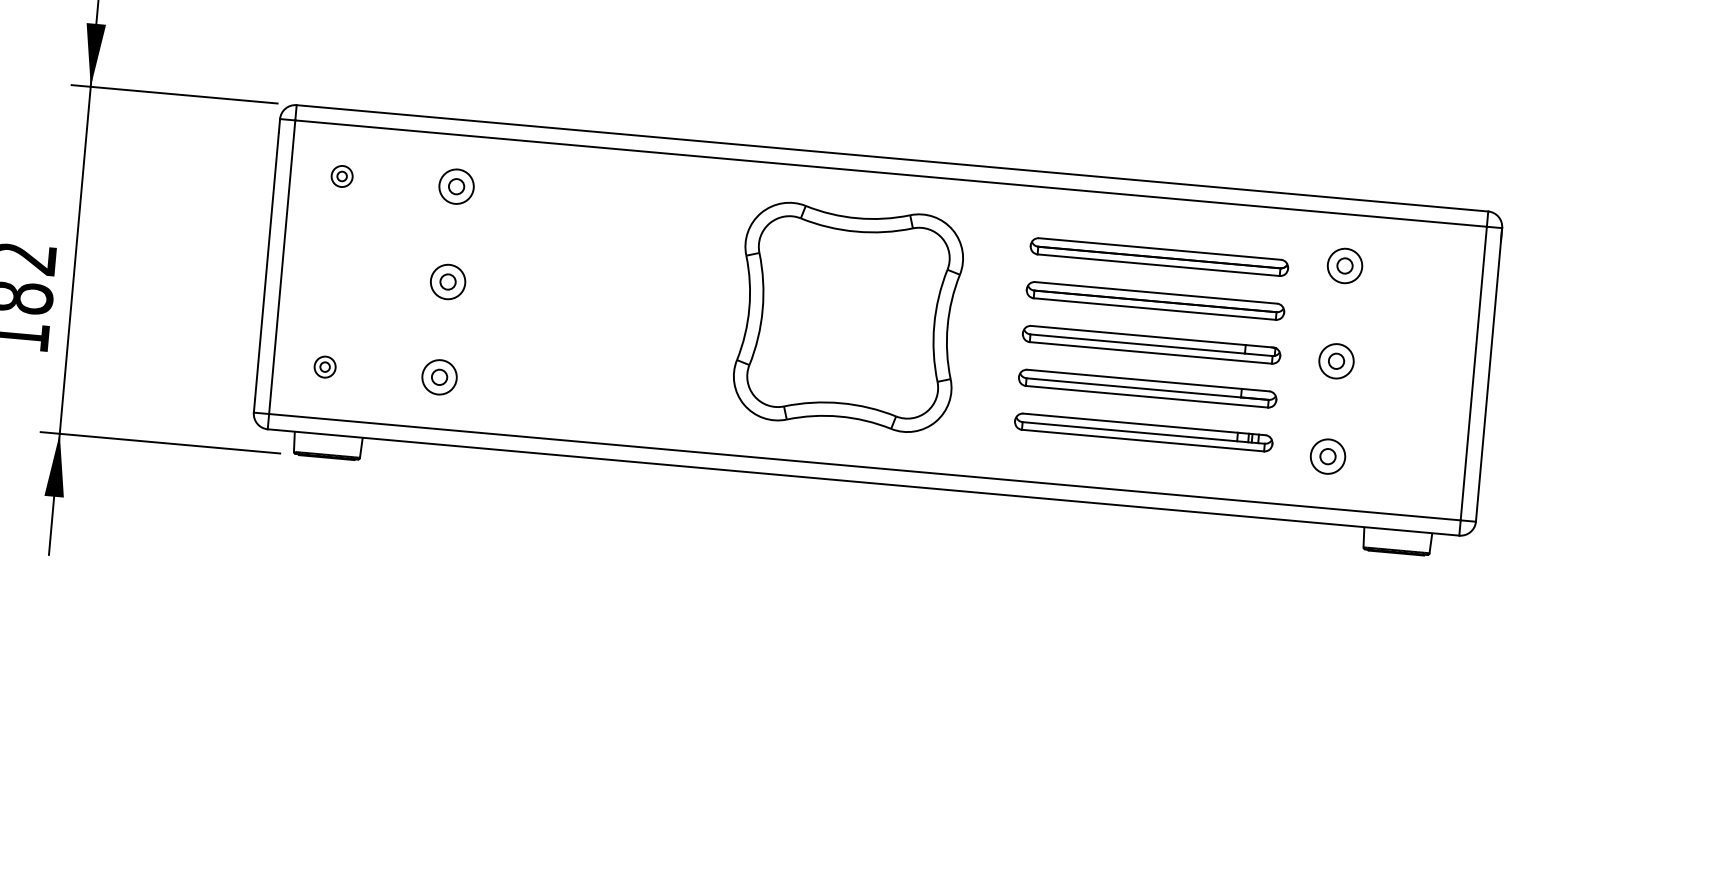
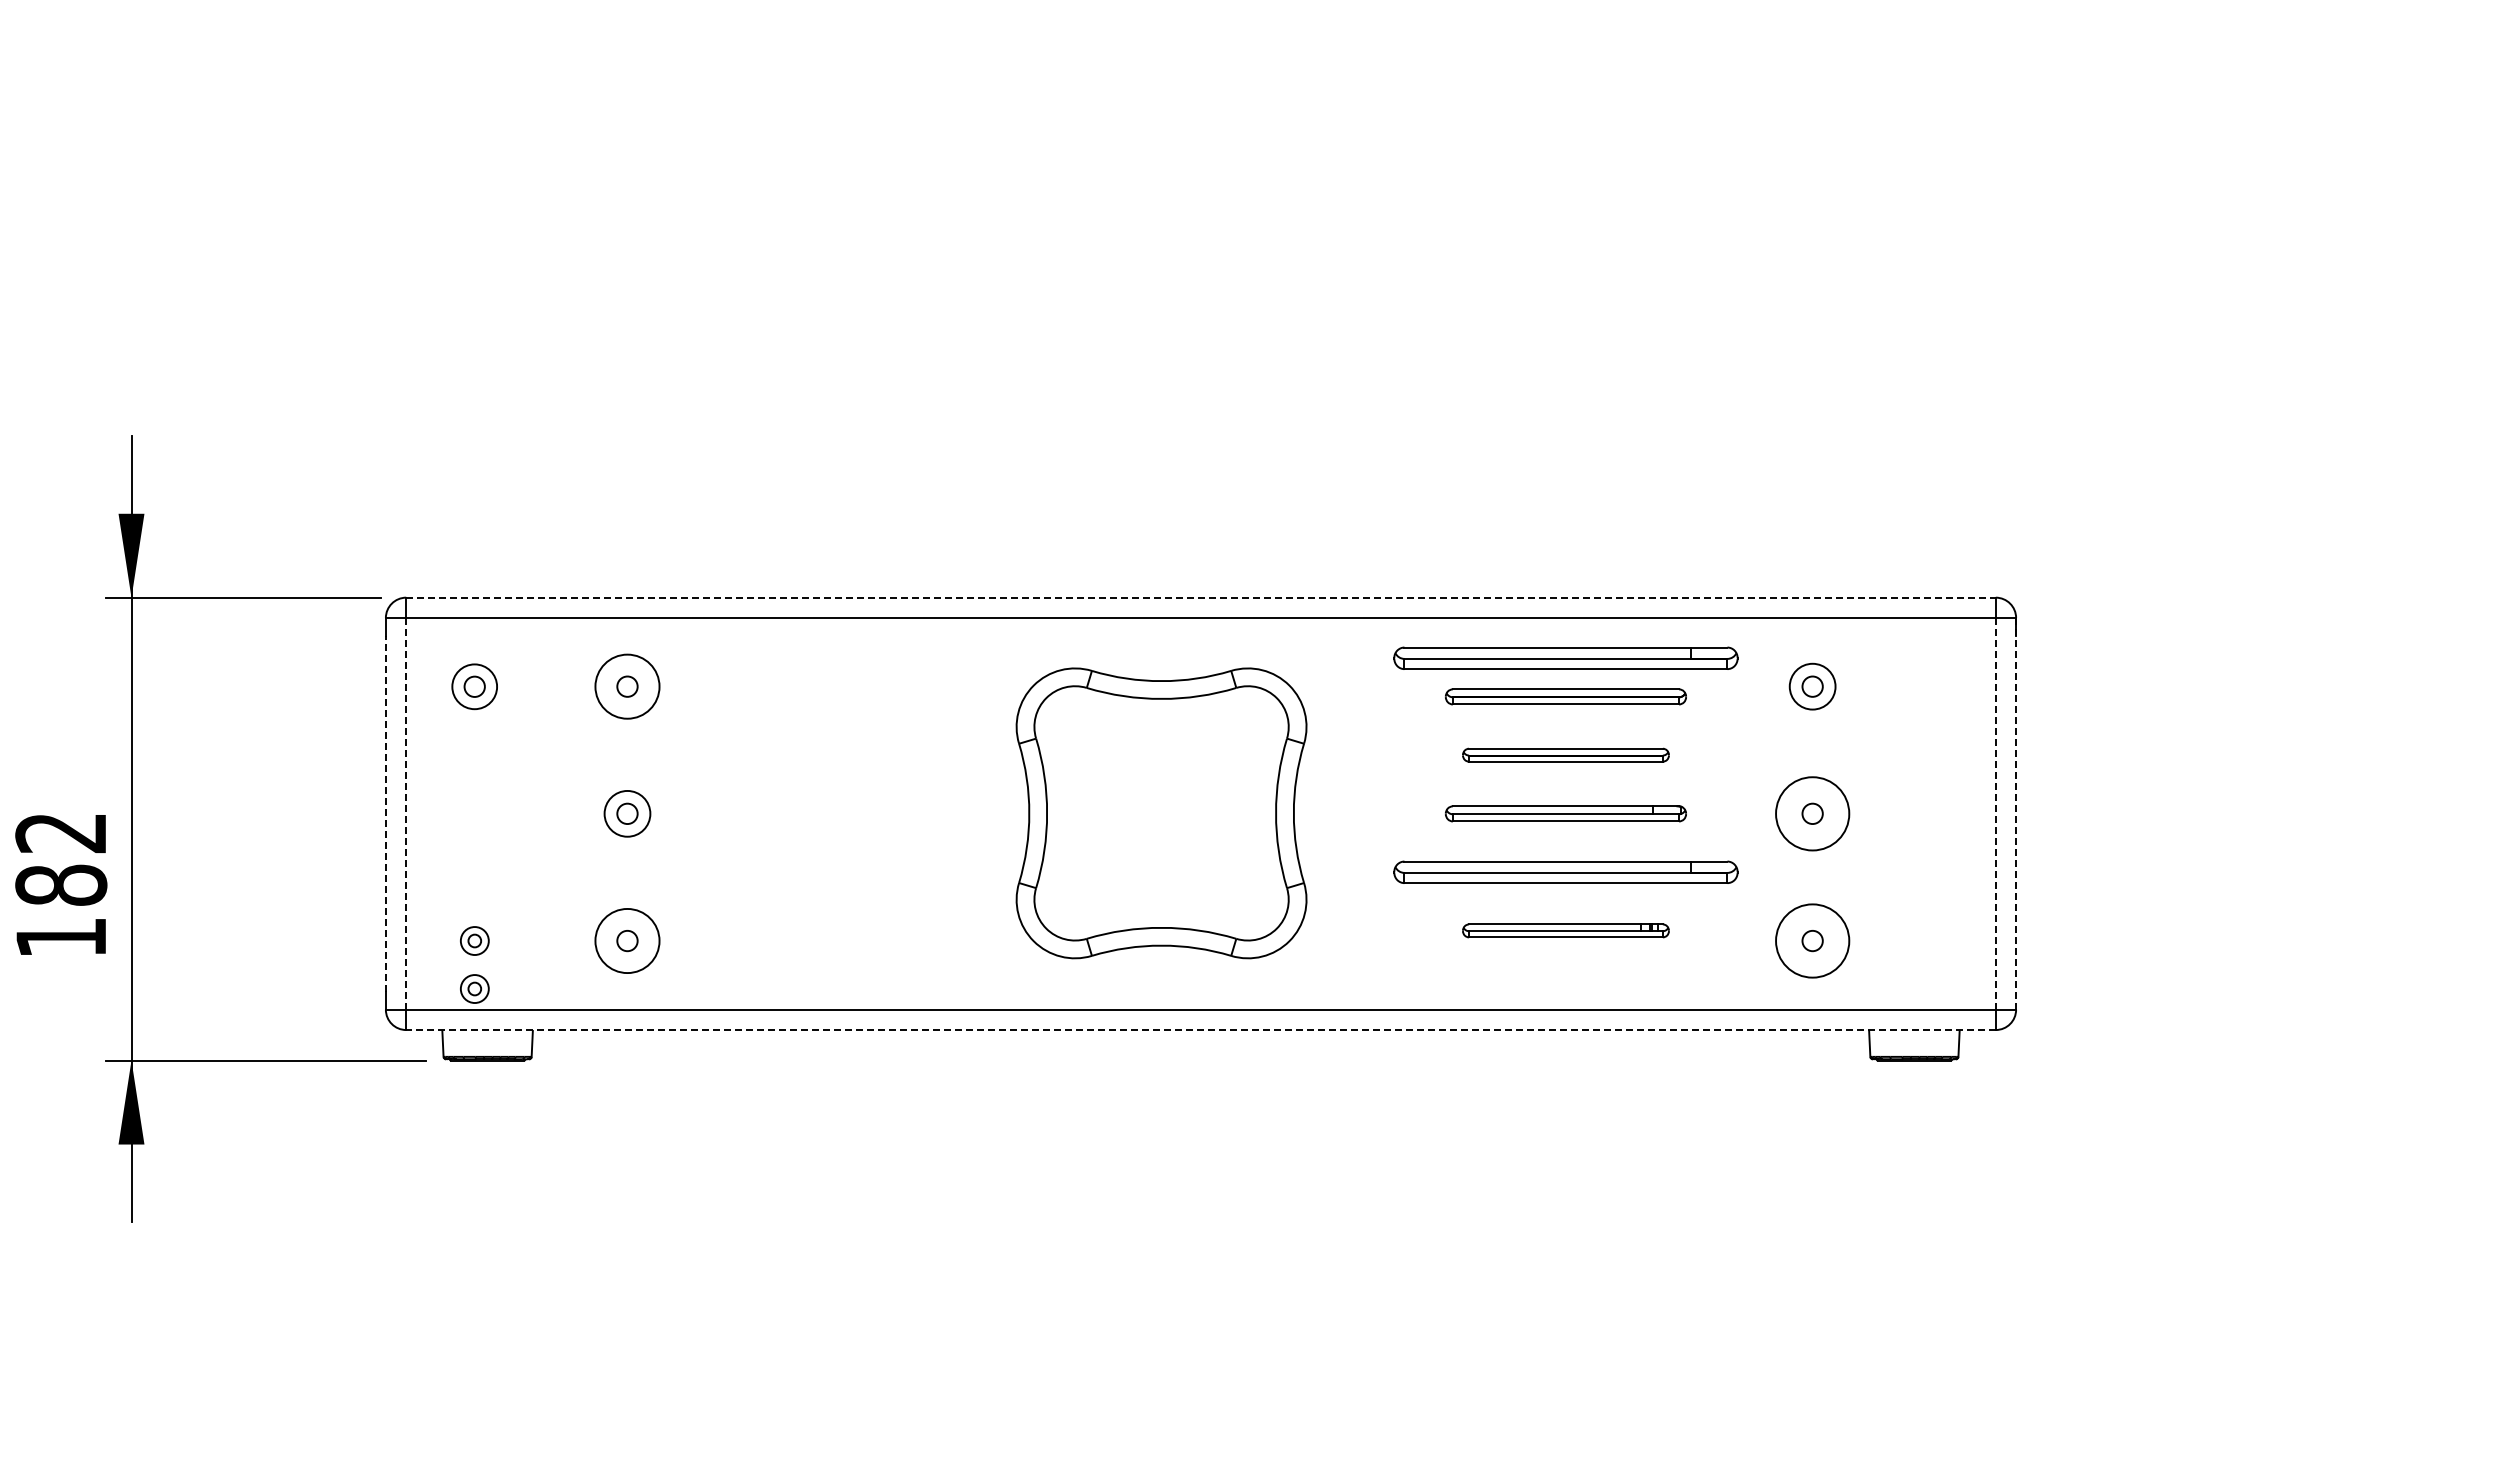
line: (892, 158) -> (1201, 597), solid -> dashed
part: (341, 176) -> (474, 686), size x1.6
circle: (456, 186) -> (627, 686), size x1.4
part: (1161, 227) -> (1565, 657), added
part: (1159, 256) -> (1565, 696), size x0.7
line: (266, 265) -> (385, 813), solid -> dashed
line: (282, 266) -> (406, 813), solid -> dashed
part: (1155, 300) -> (1565, 754), size x0.6
part: (1151, 344) -> (1565, 813), size x0.7
circle: (1336, 361) -> (1812, 813), size x1.6
line: (1473, 373) -> (1995, 813), solid -> dashed
line: (1489, 374) -> (2016, 813), solid -> dashed
circle: (439, 376) -> (627, 940), size x1.4
part: (321, 402) -> (474, 988), added
part: (1143, 432) -> (1565, 930), size x0.6
circle: (1327, 456) -> (1812, 940), size x1.6
line: (863, 482) -> (1201, 1030), solid -> dashed

